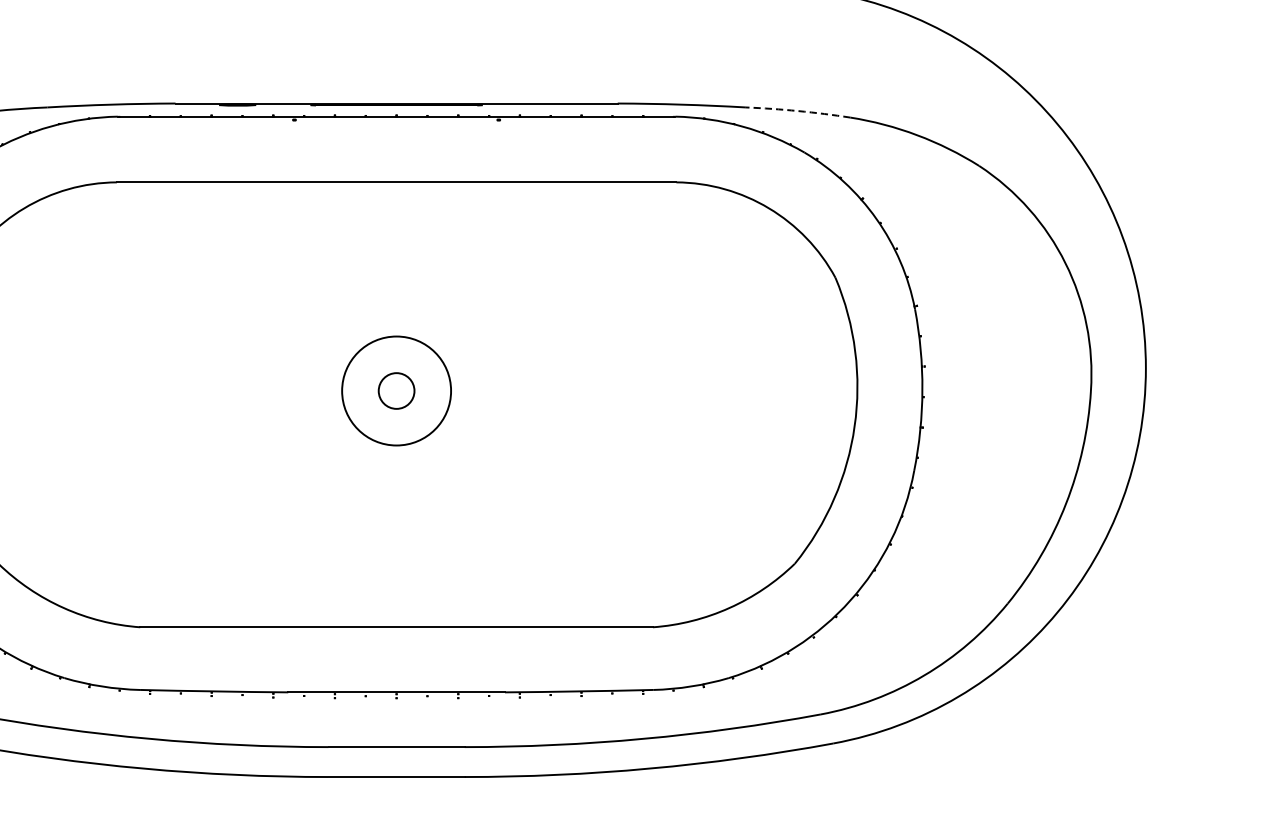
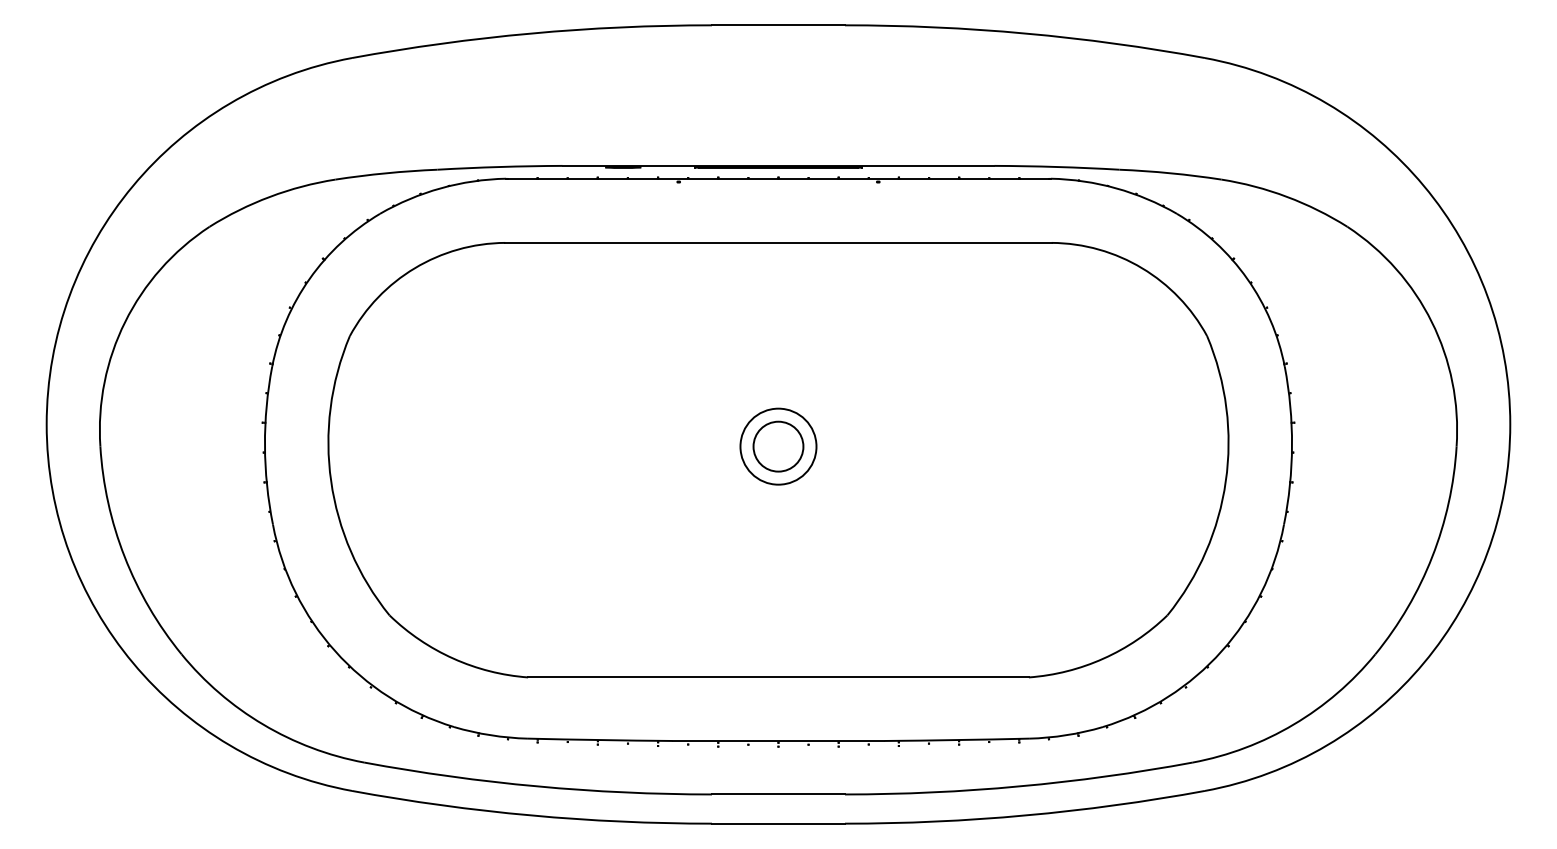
arc: (797, 111) -> (1170, 173), dashed -> solid
circle: (396, 390) -> (778, 446), size x0.71
circle: (396, 390) -> (778, 446), size x1.43

